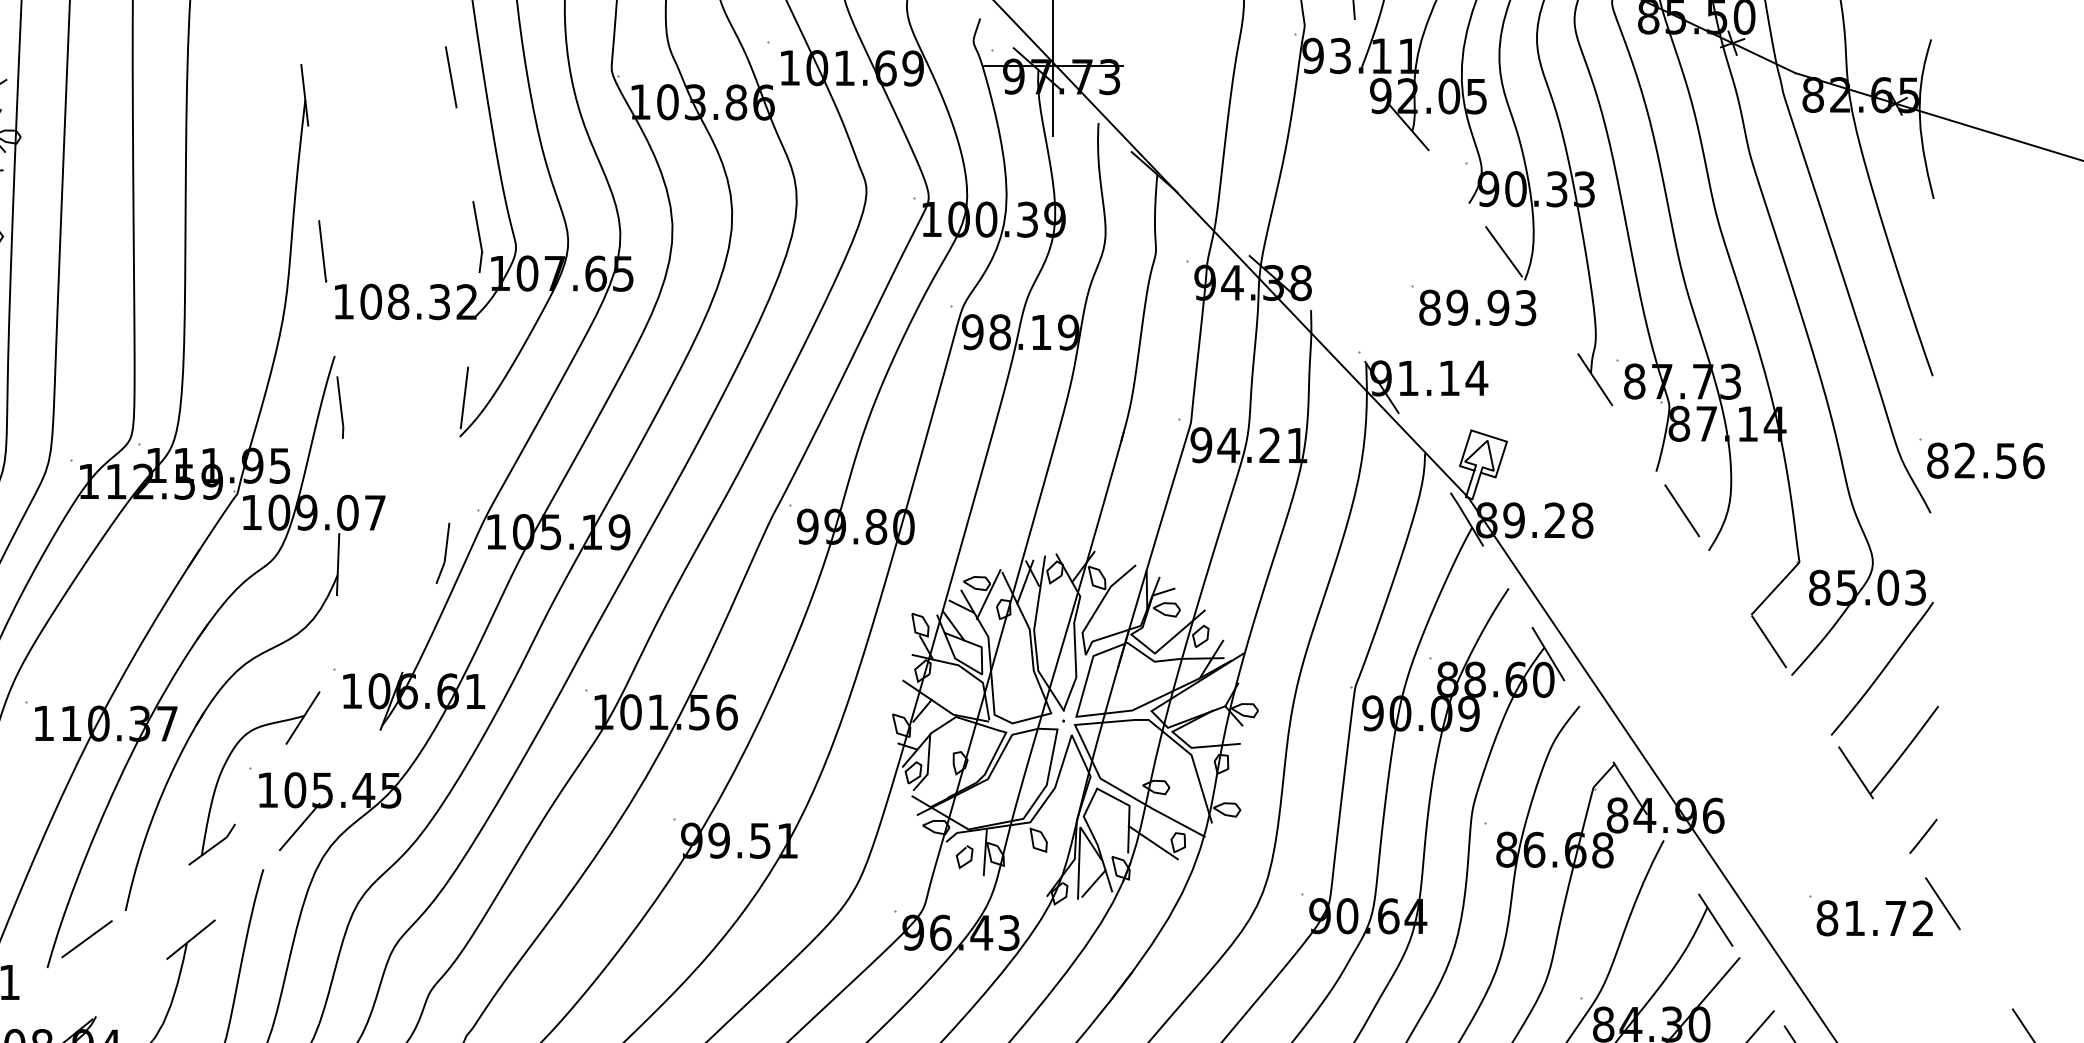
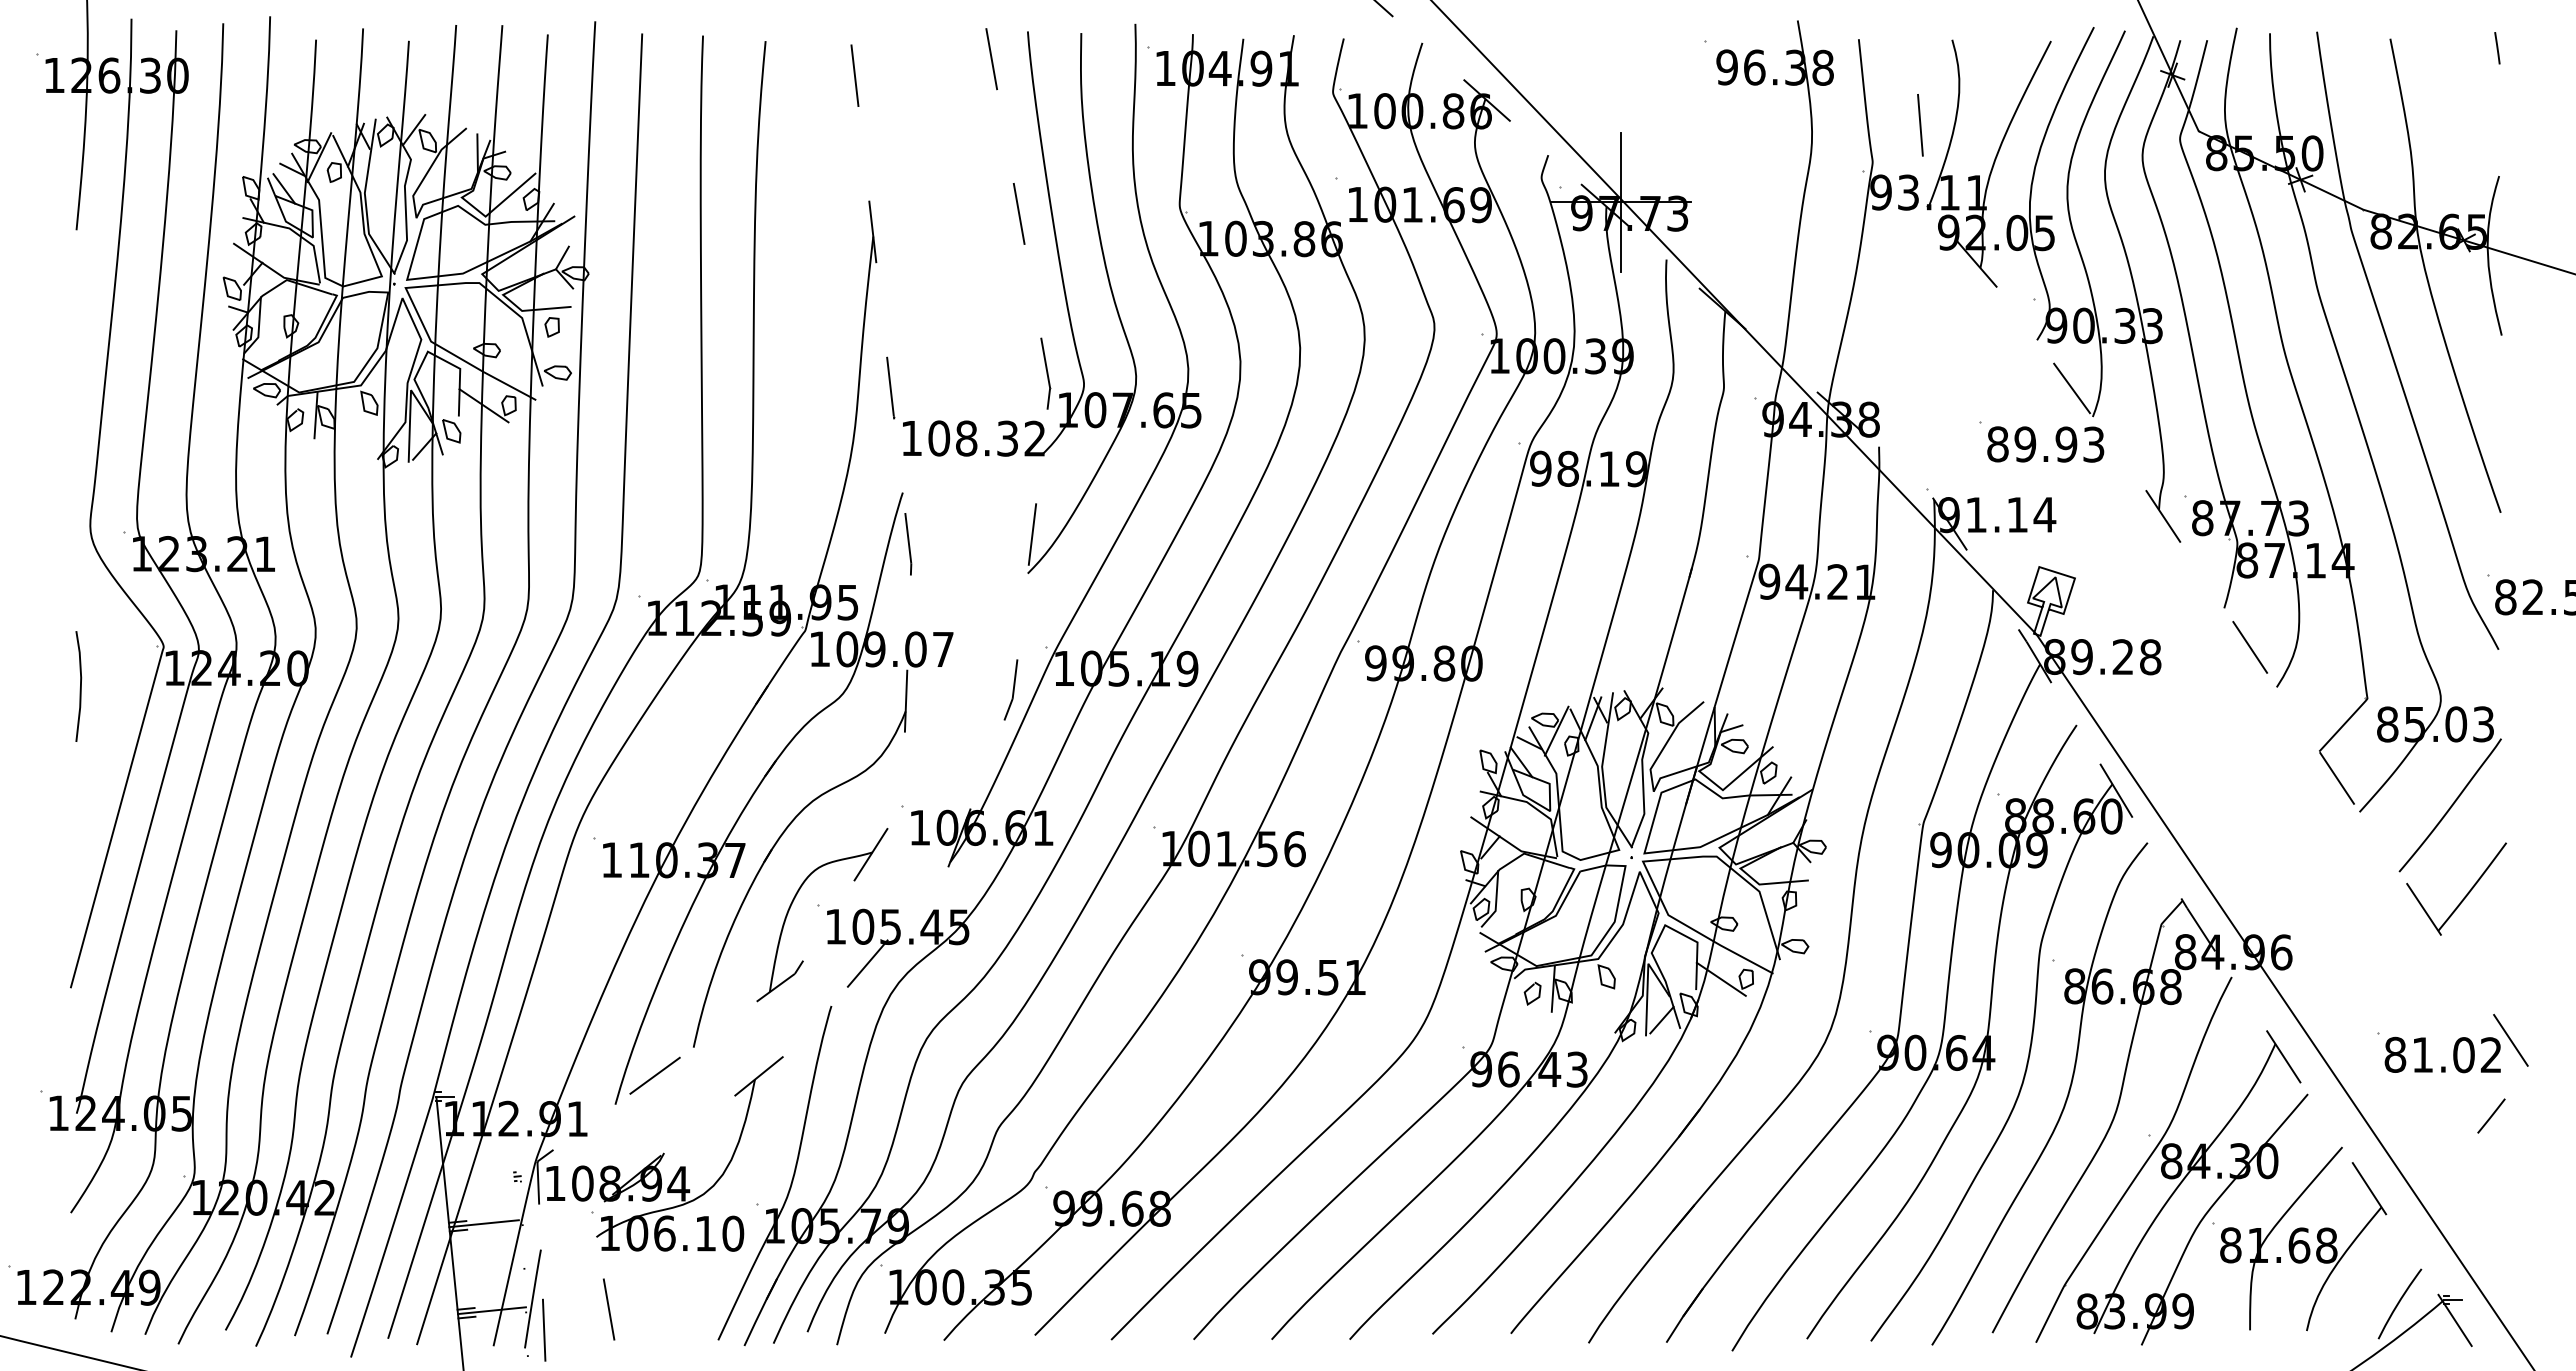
line: (1923, 835) -> (2491, 1115), moved
text: (1895, 918) -> (2463, 1055), 81.72 -> 81.02

